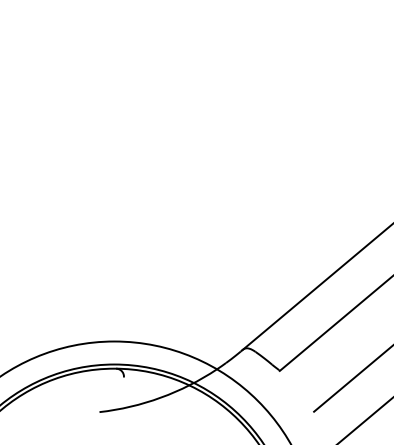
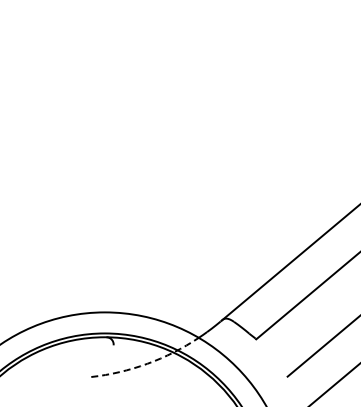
arc: (160, 397) -> (147, 363), solid -> dashed

